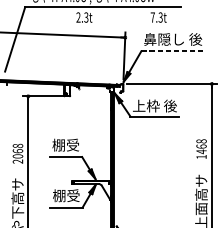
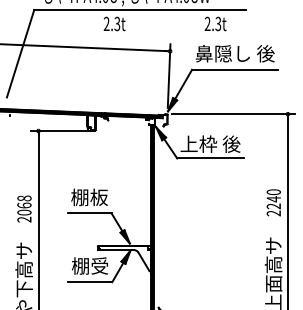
text: (152, 17) -> (207, 23), 7.3t -> 2.3t
line: (173, 51) -> (235, 69), dashed -> solid
text: (72, 145) -> (98, 197), 棚受 -> 棚板
text: (201, 148) -> (273, 202), 1468 -> 2240

